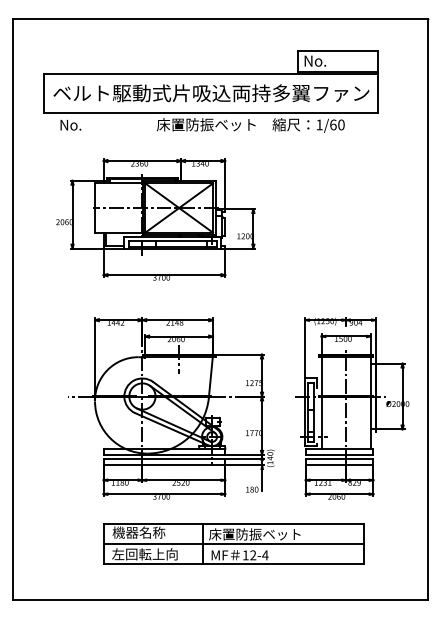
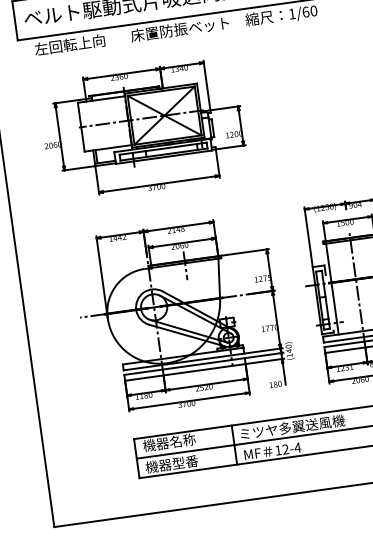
text: (94, 124) -> (69, 44), No. -> 左回転上向
text: (262, 534) -> (292, 427), 床置防振ベット -> ミツヤ多翼送風機
text: (144, 554) -> (177, 463), 左回転上向 -> 機器型番

